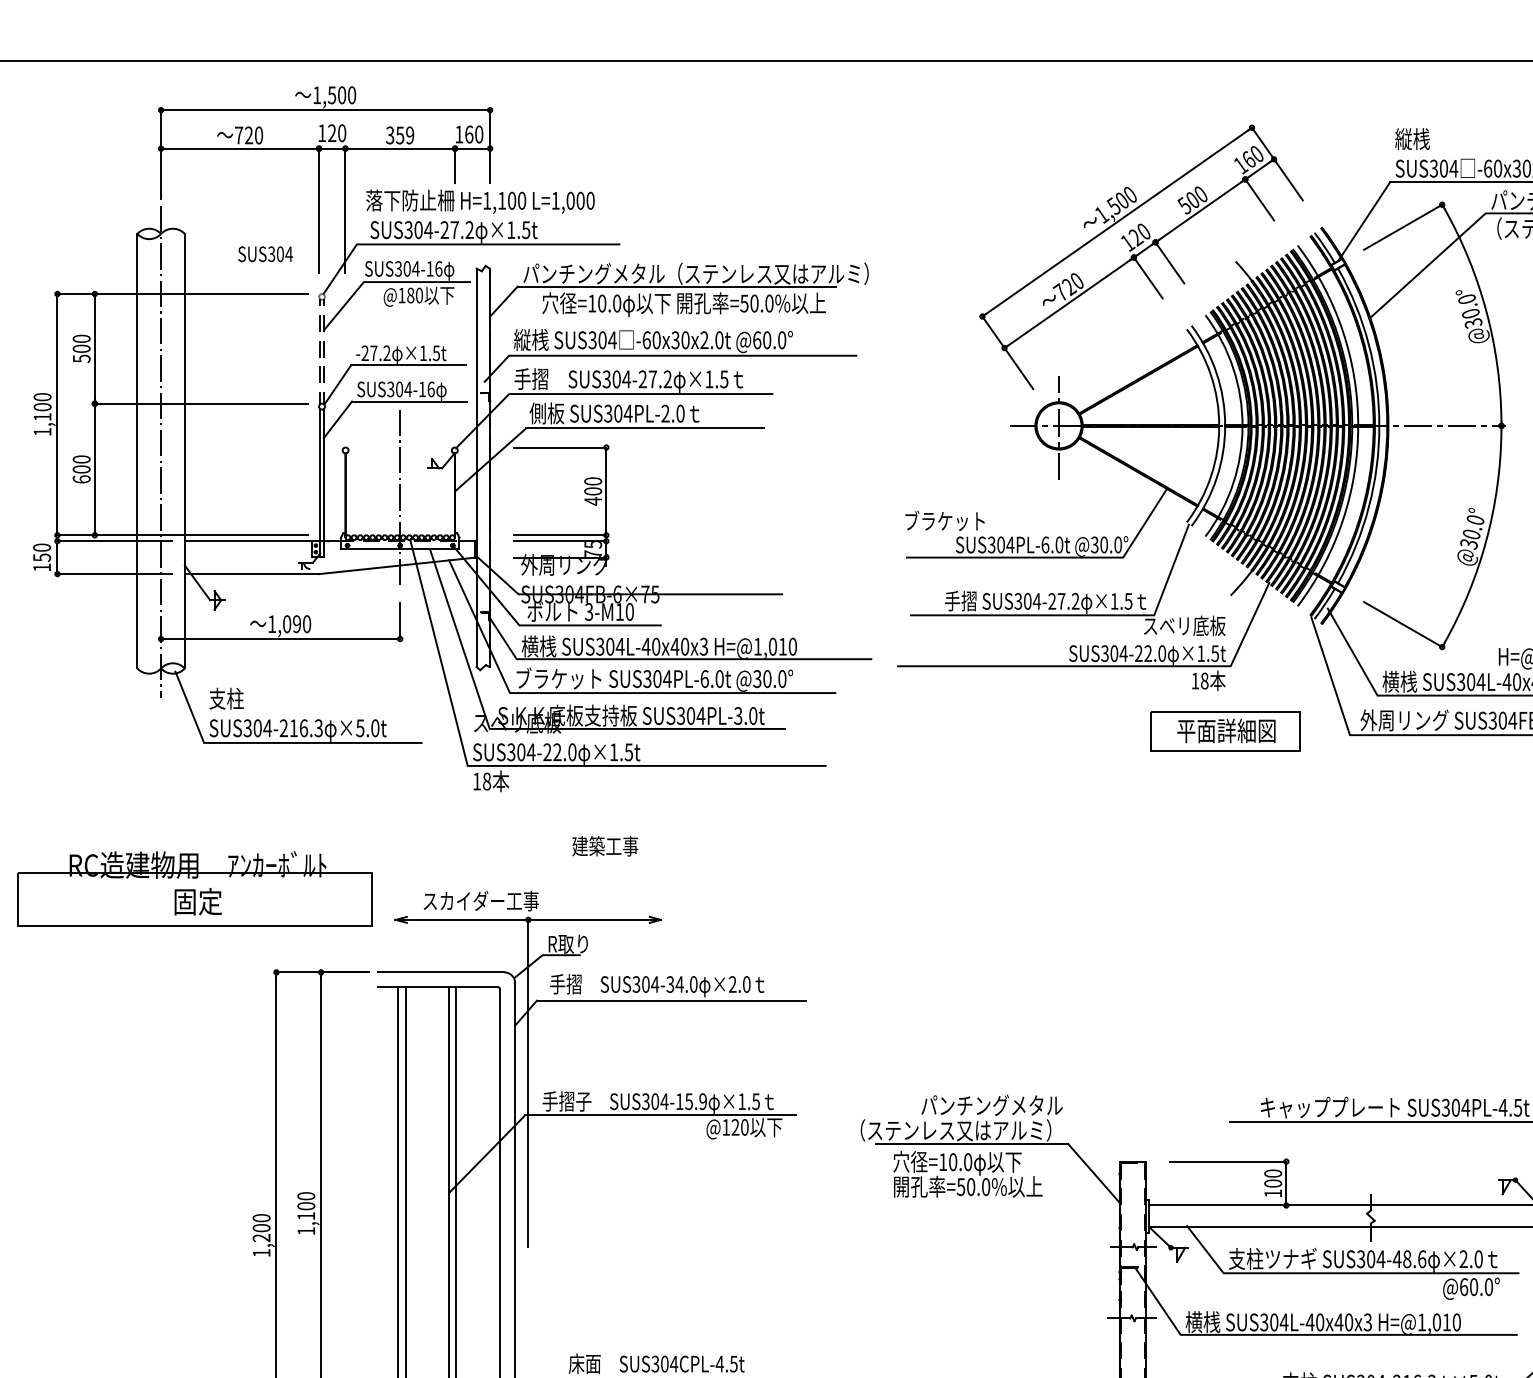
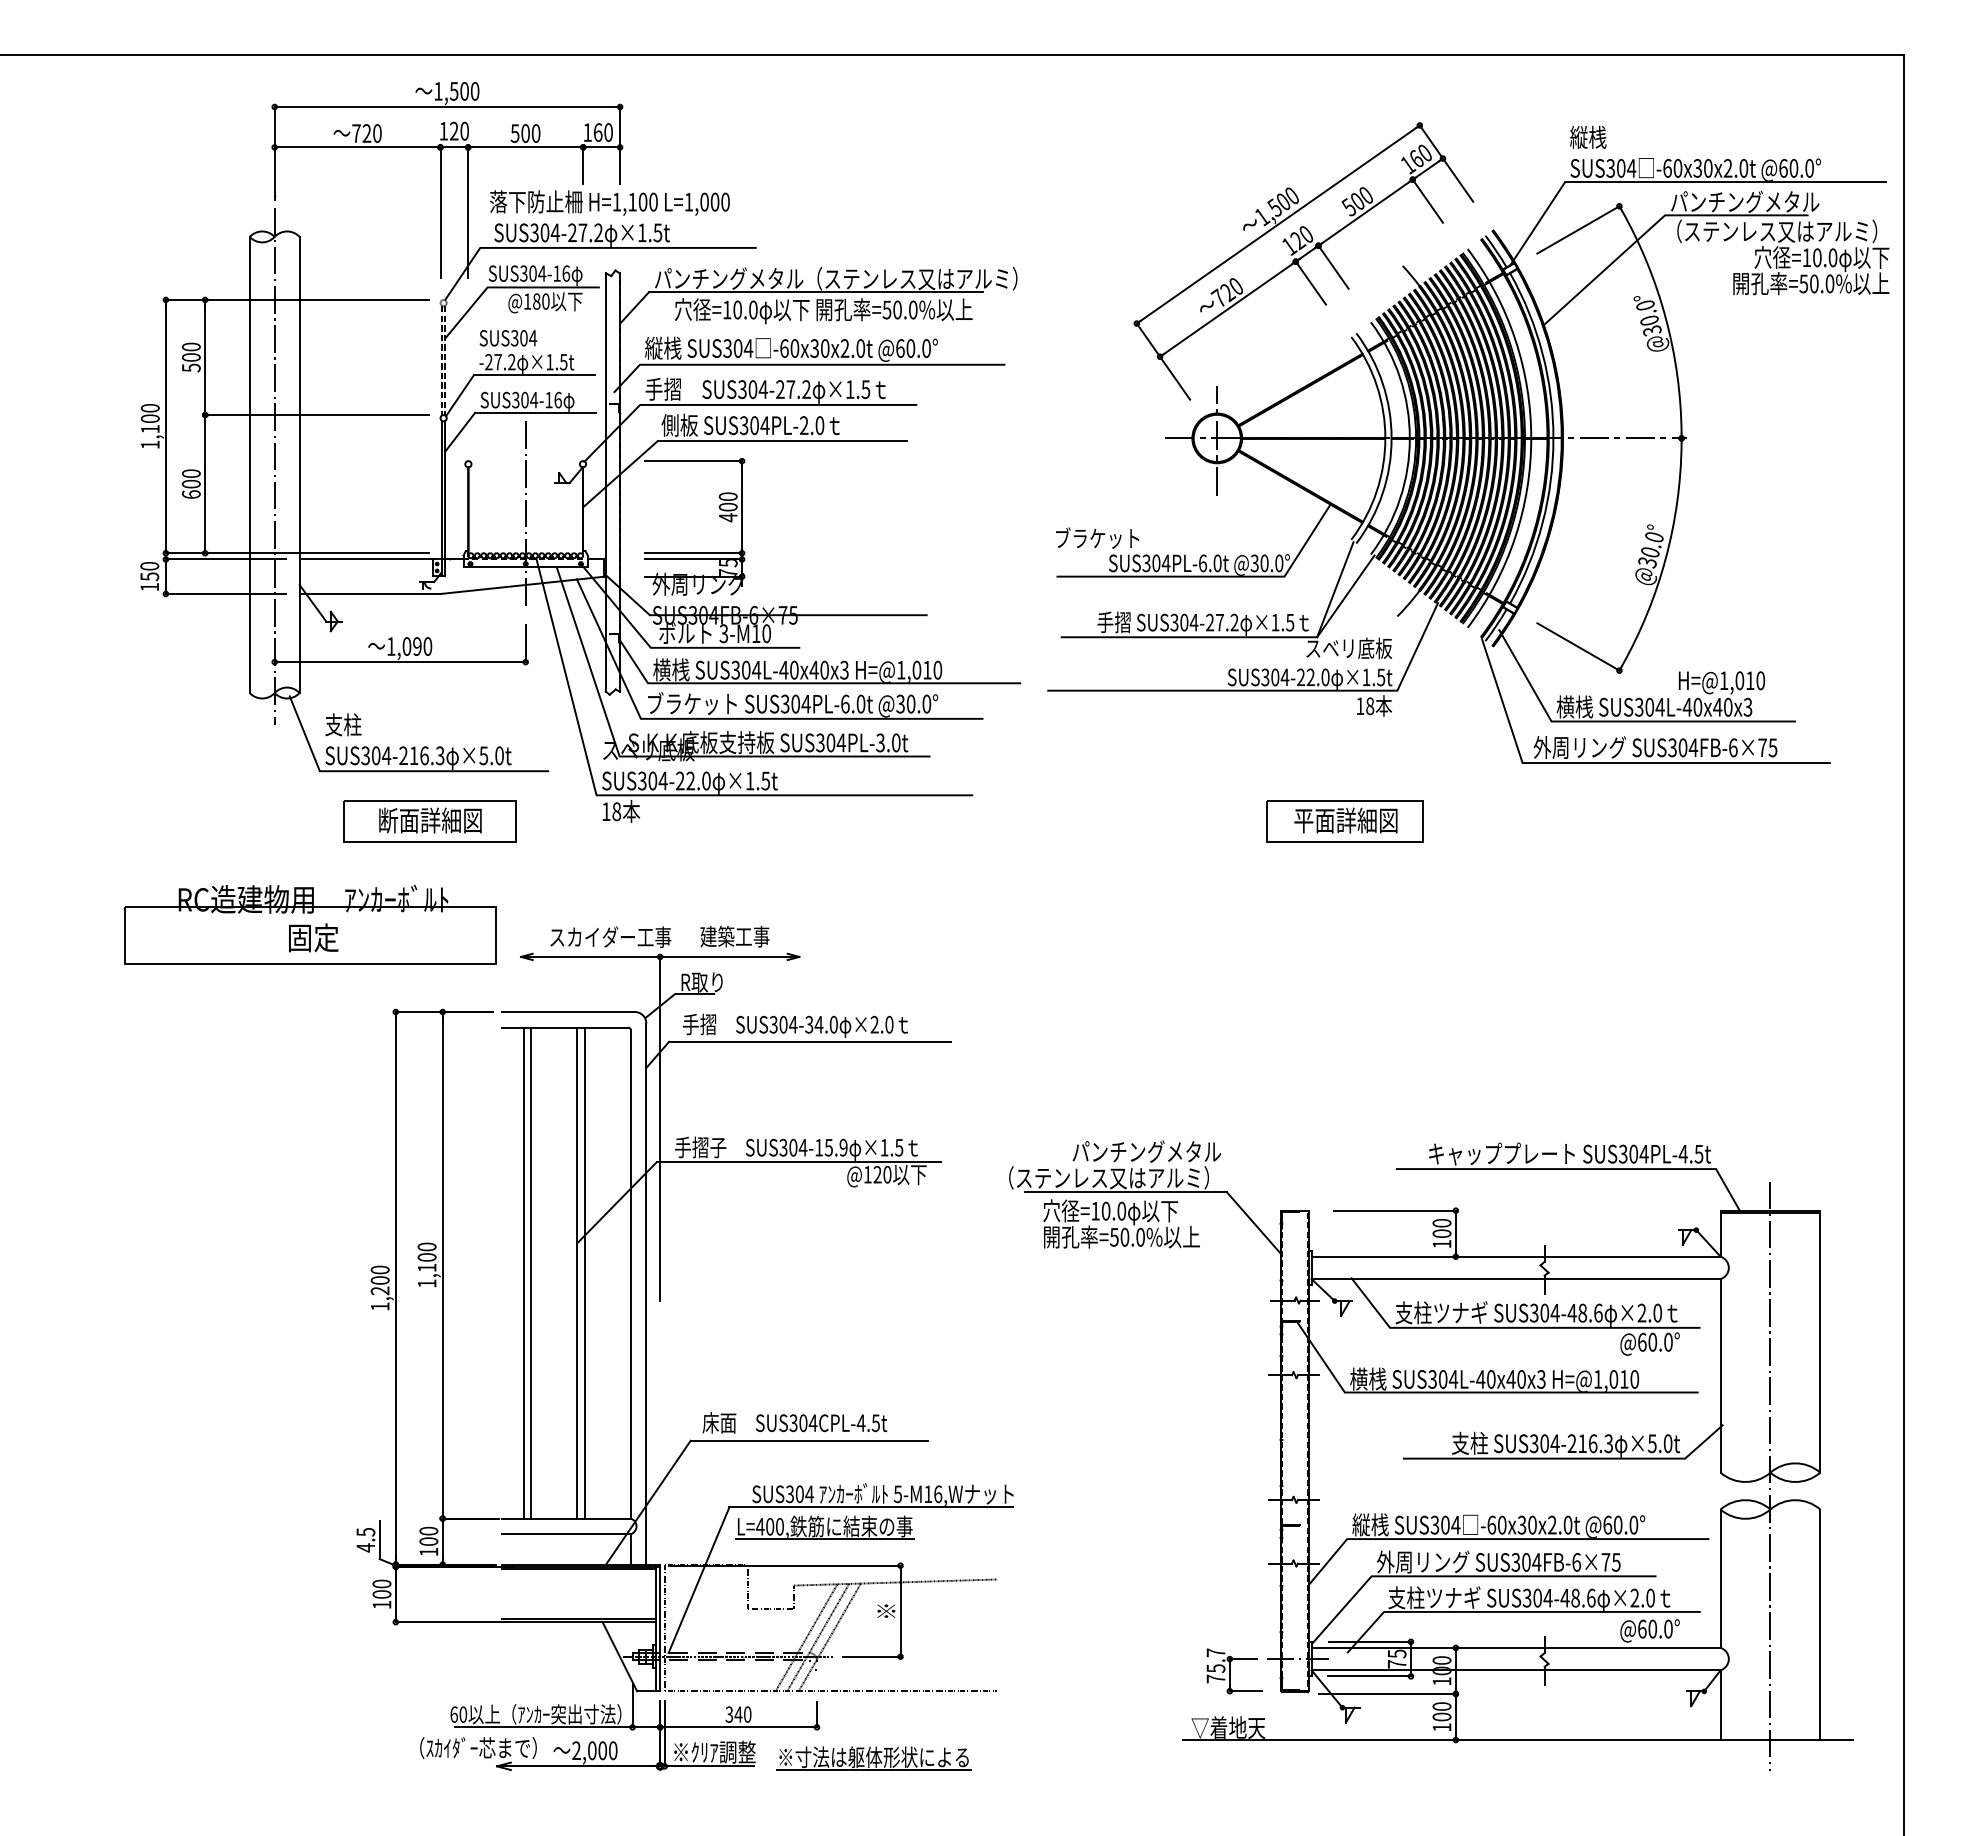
text: (400, 135) -> (525, 133), 359 -> 500
text: (265, 254) -> (508, 338), moved
line: (1181, 576) -> (1345, 596), added
part: (1225, 731) -> (1344, 821), moved
part: (308, 790) -> (429, 821), added
text: (604, 846) -> (734, 936), moved

